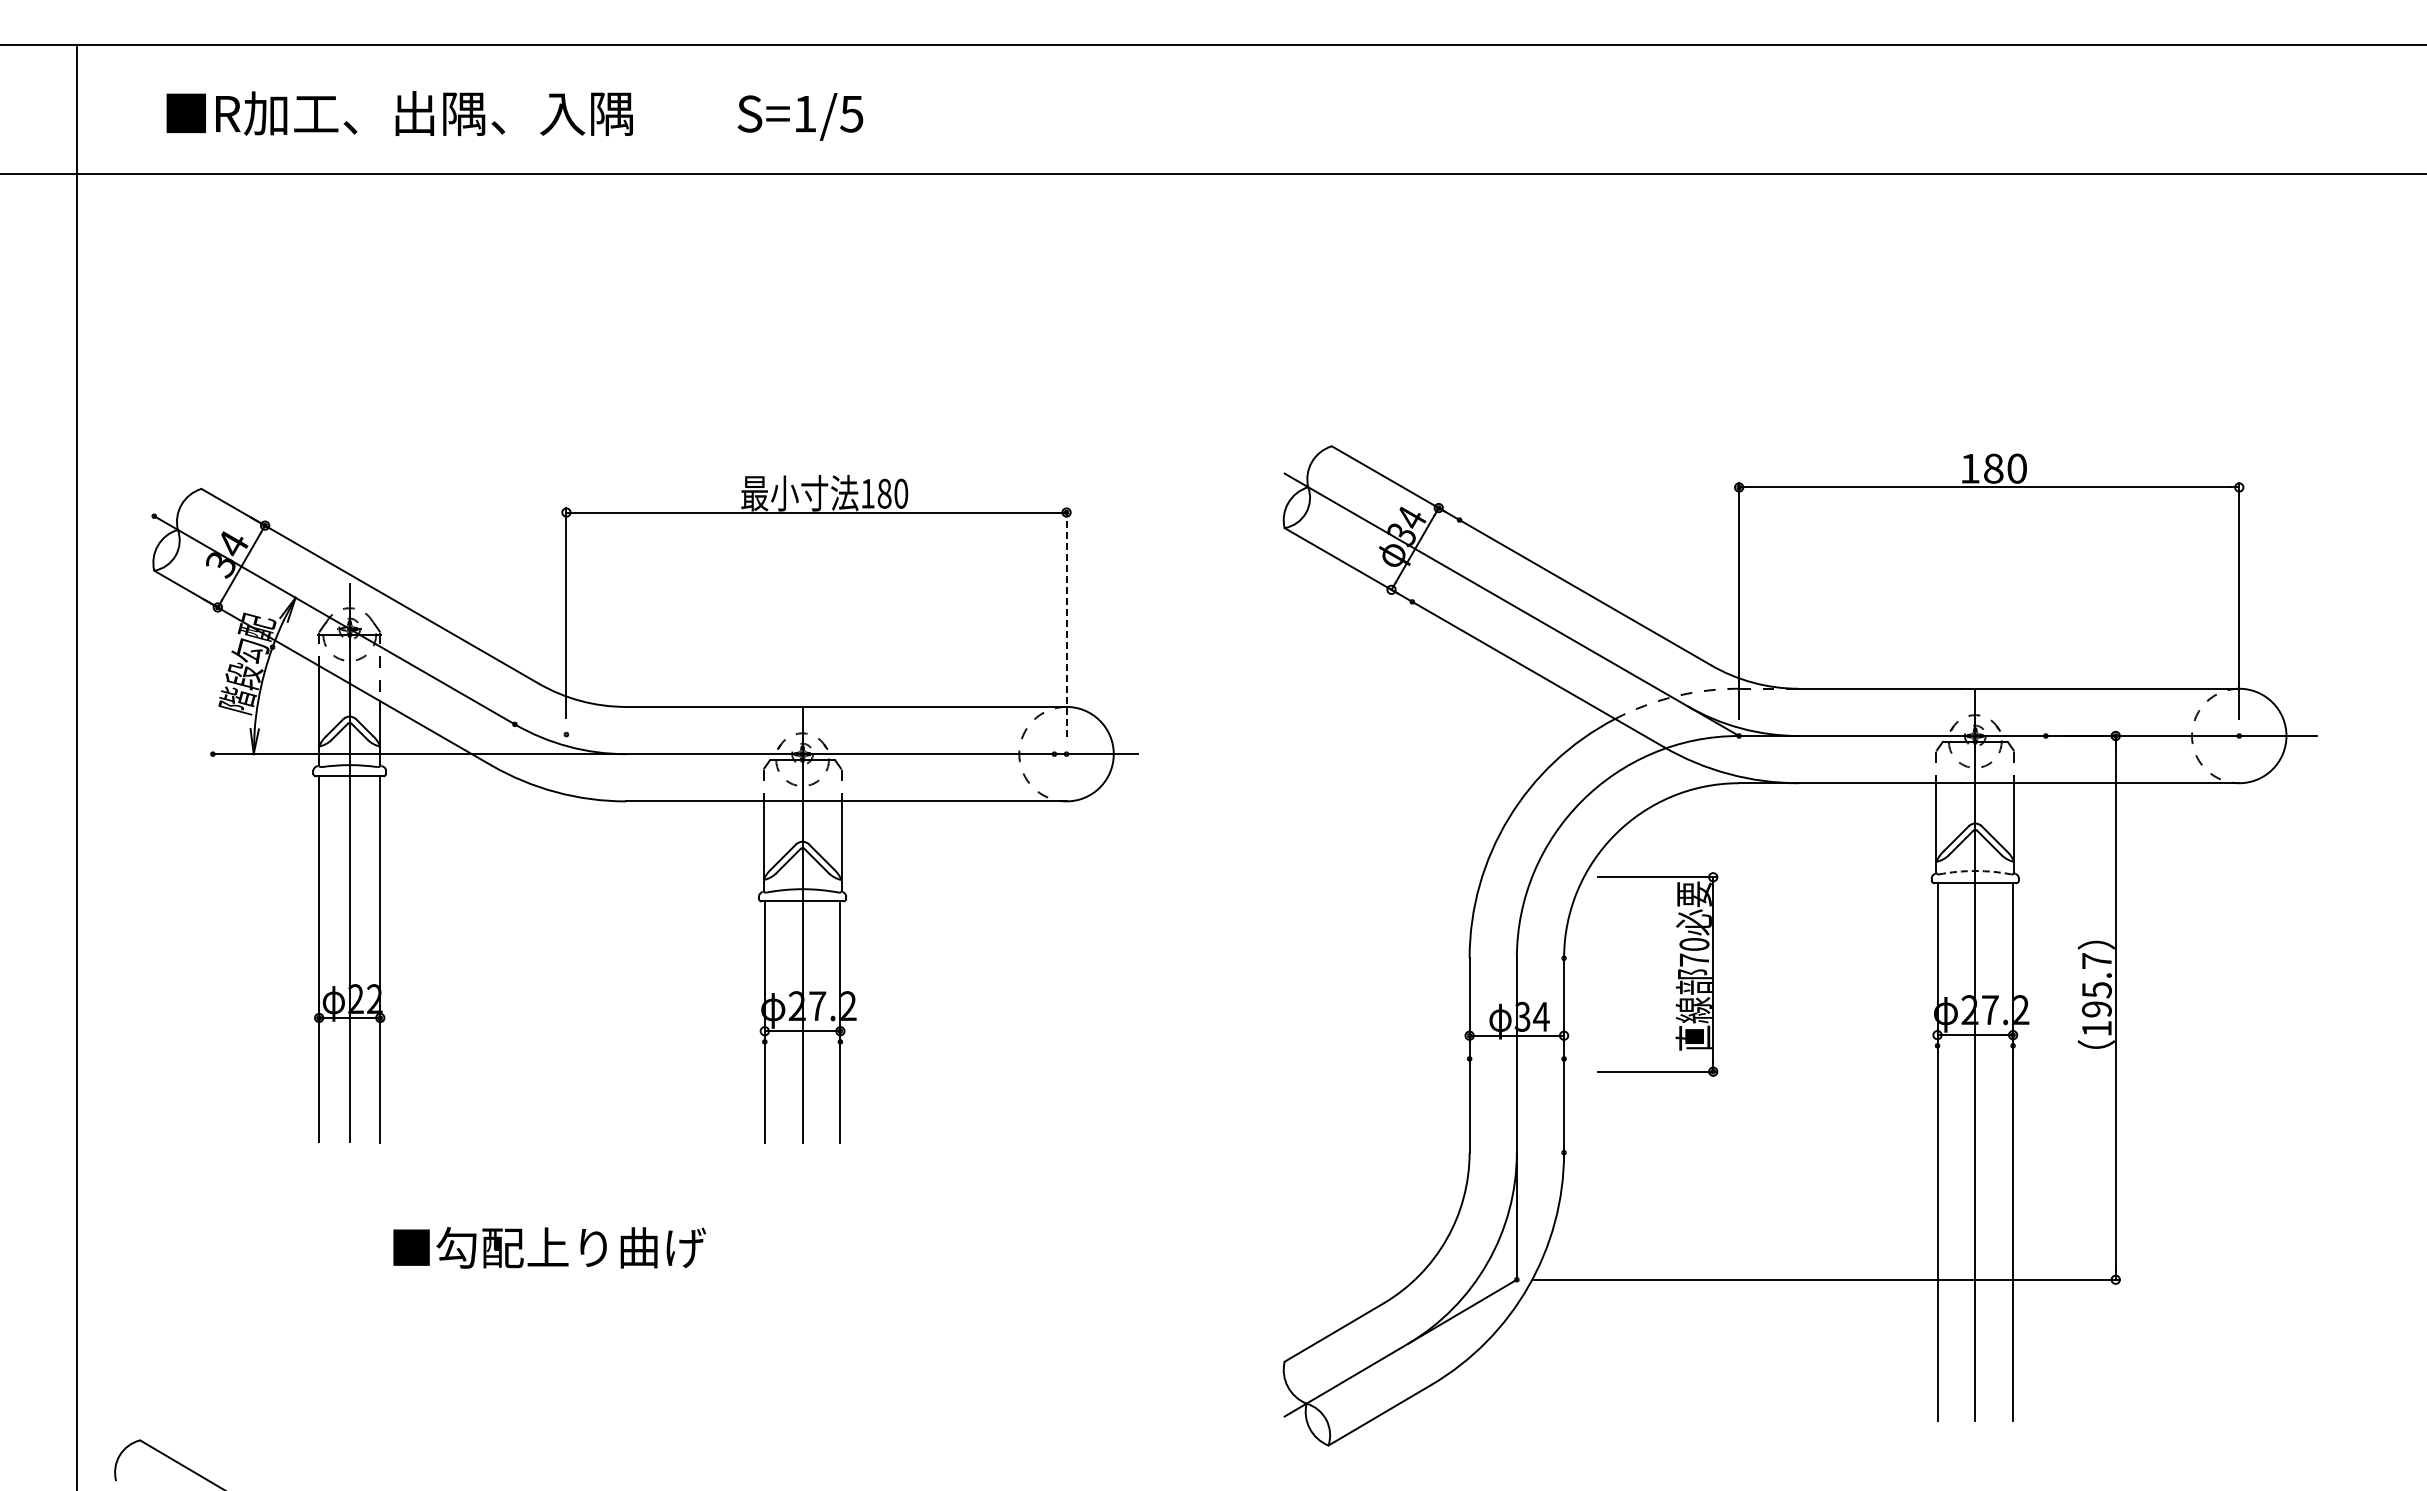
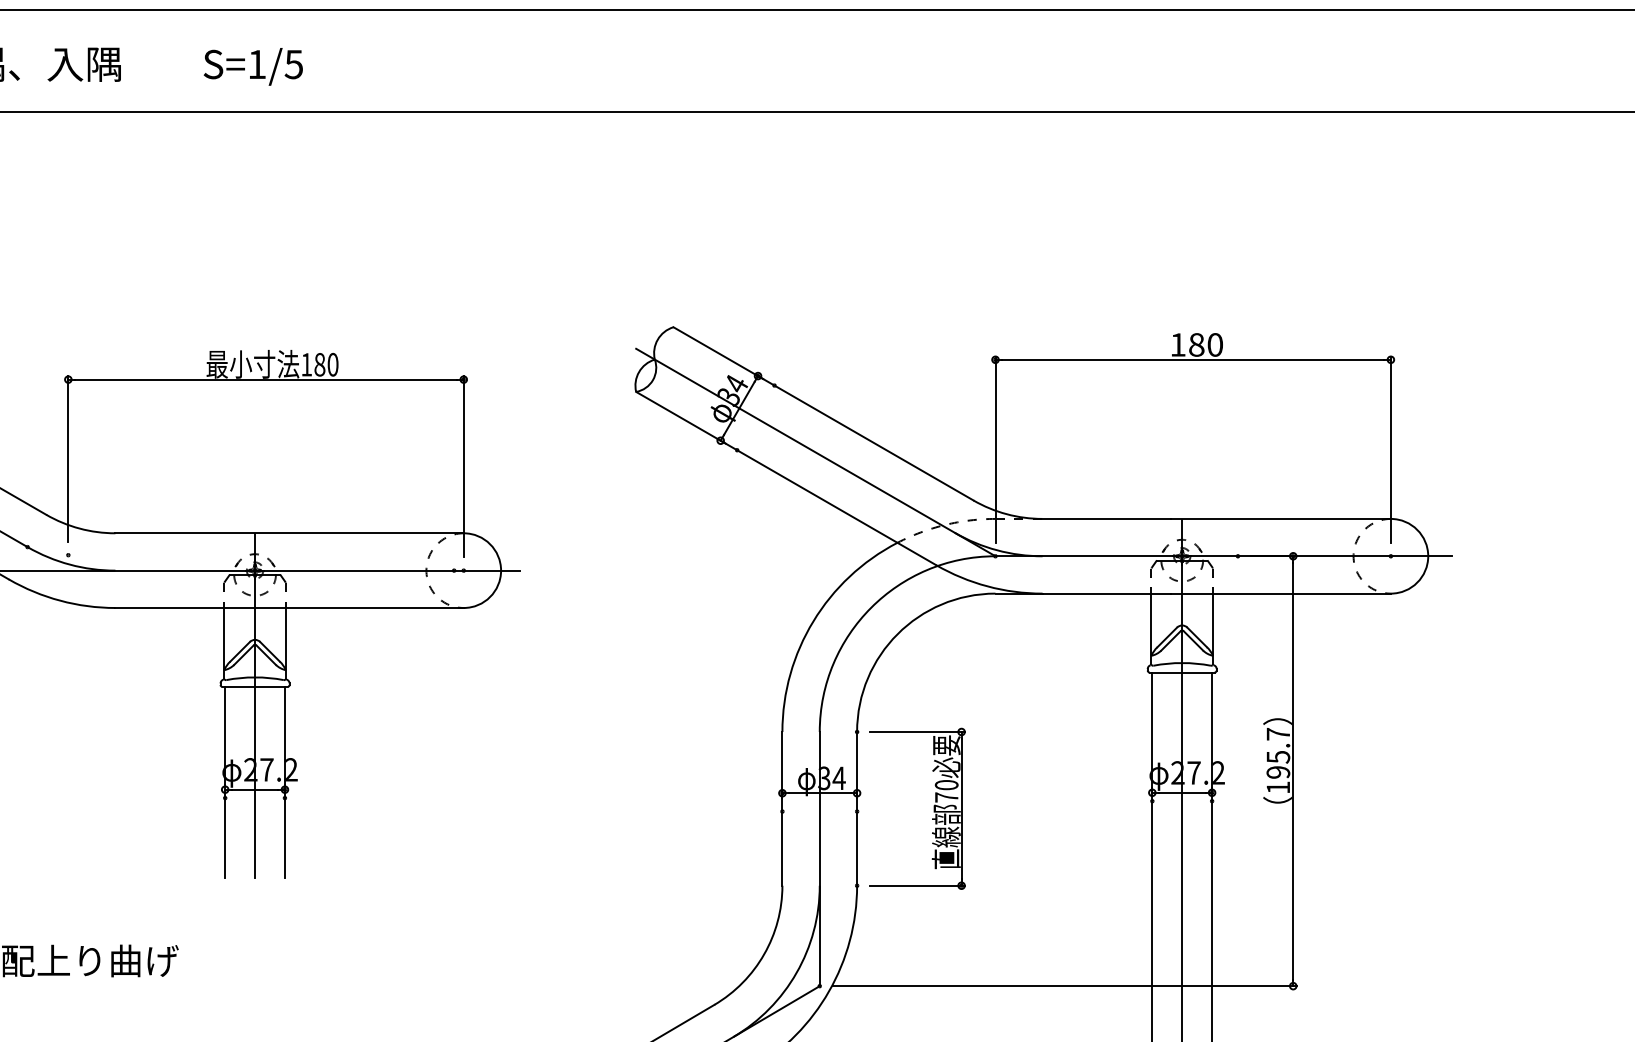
line: (1066, 622) -> (463, 466), dashed -> solid
arc: (1975, 871) -> (1182, 663), dashed -> solid
part: (1678, 974) -> (934, 808), moved

